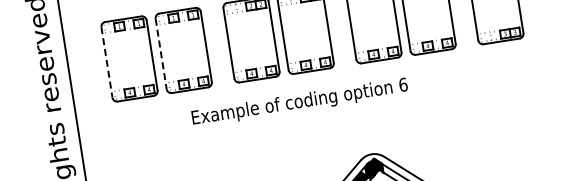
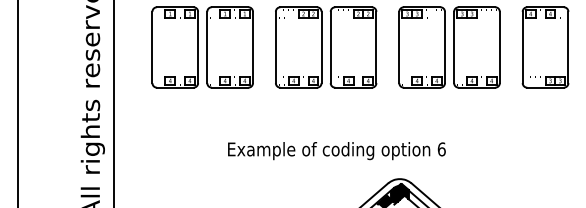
line: (161, 54) -> (207, 47), dashed -> solid
line: (107, 62) -> (152, 47), dashed -> solid
text: (299, 103) -> (336, 151), moved

